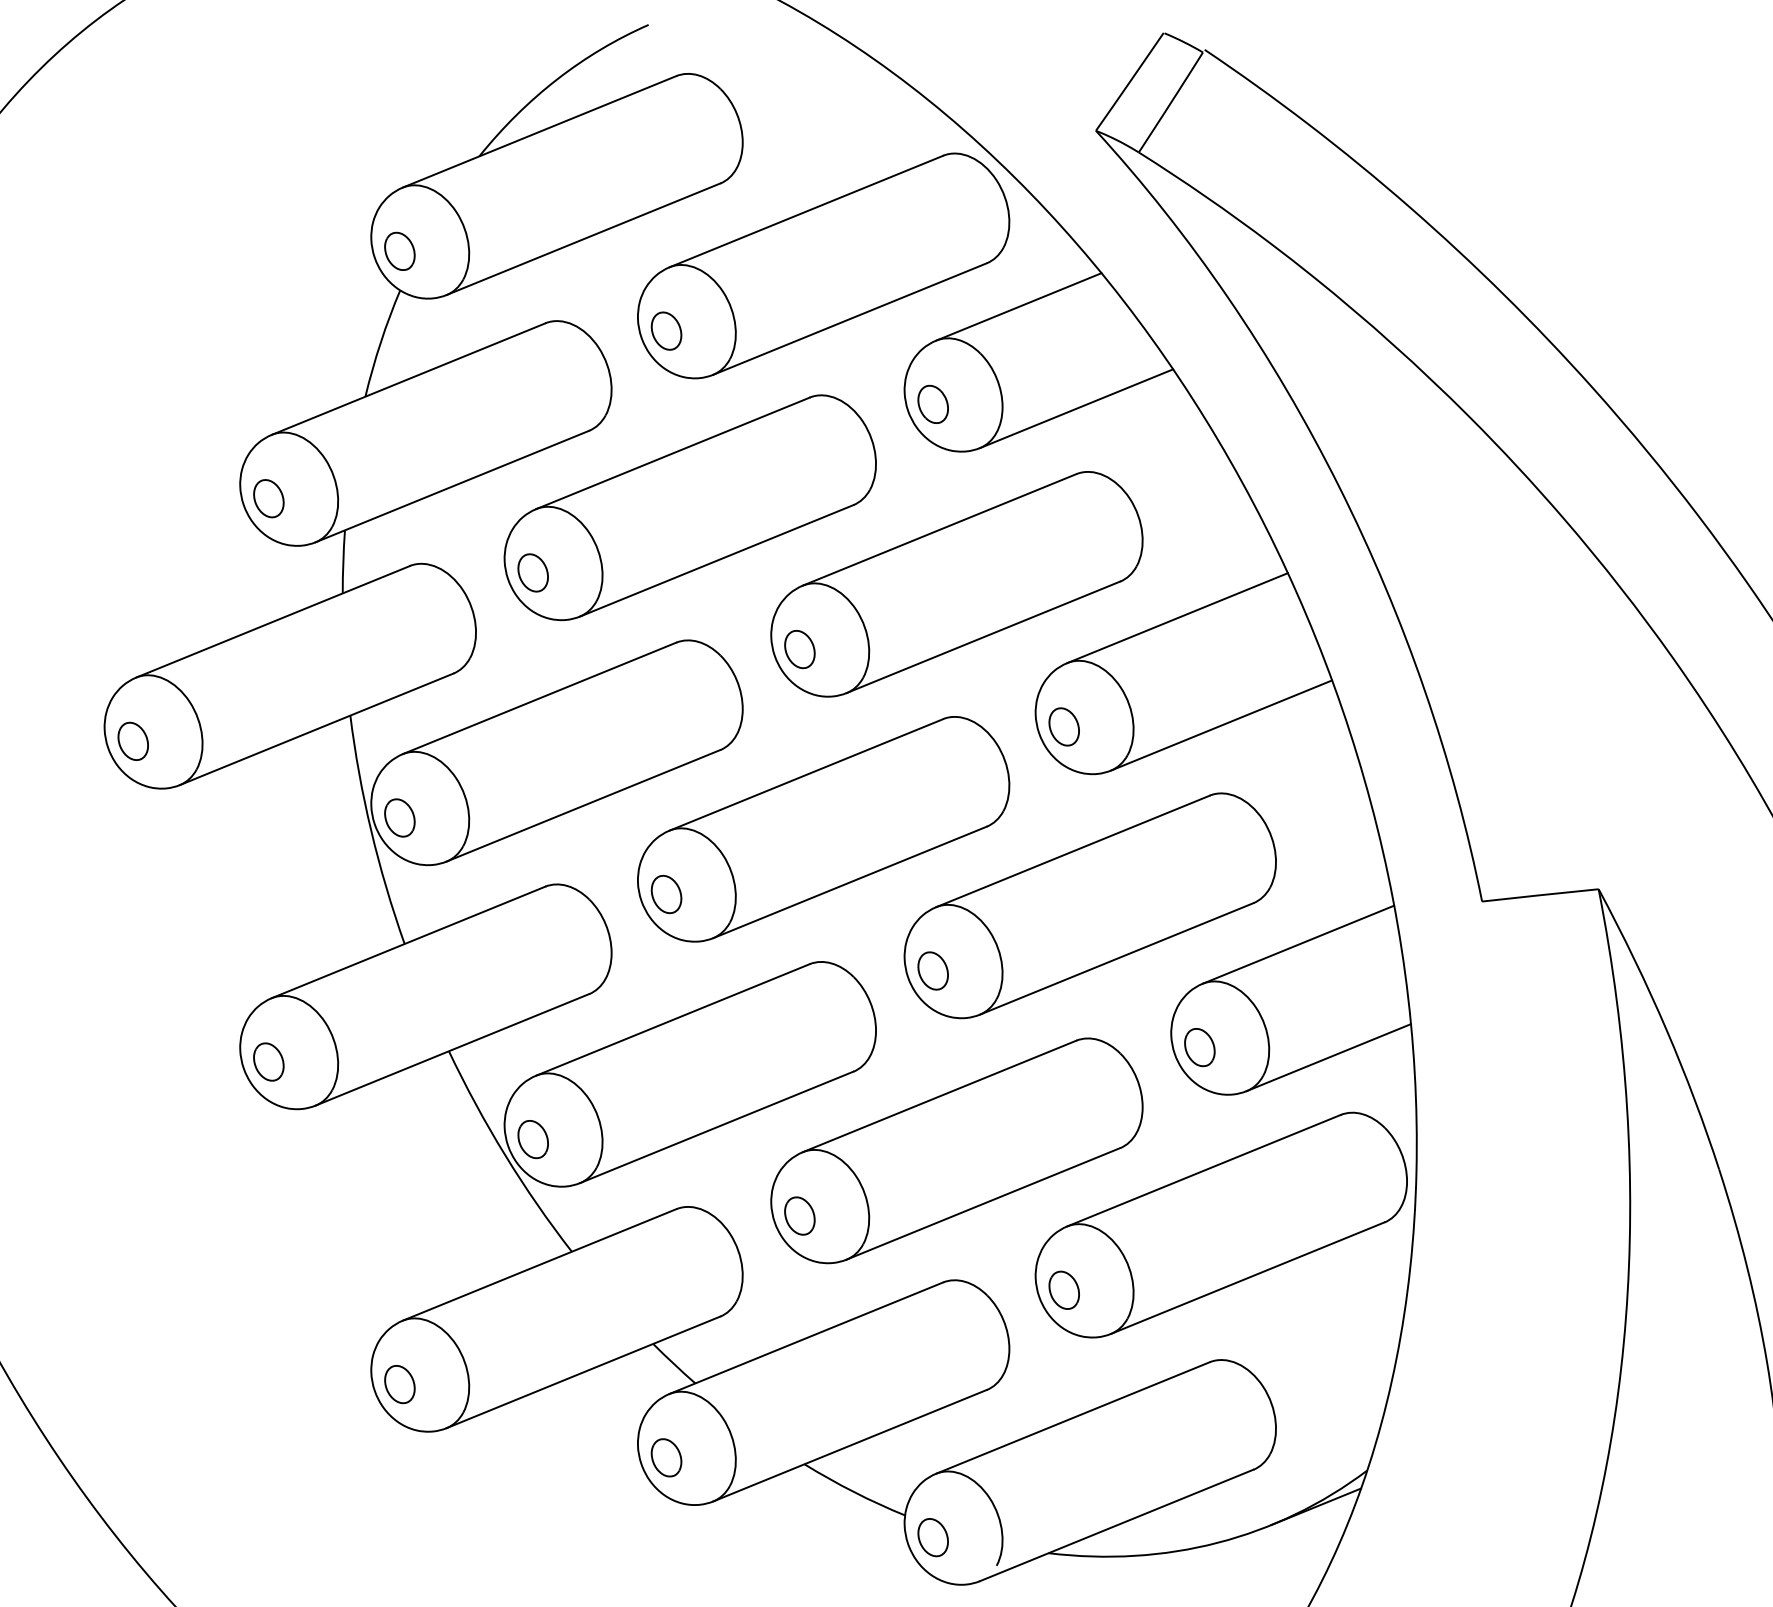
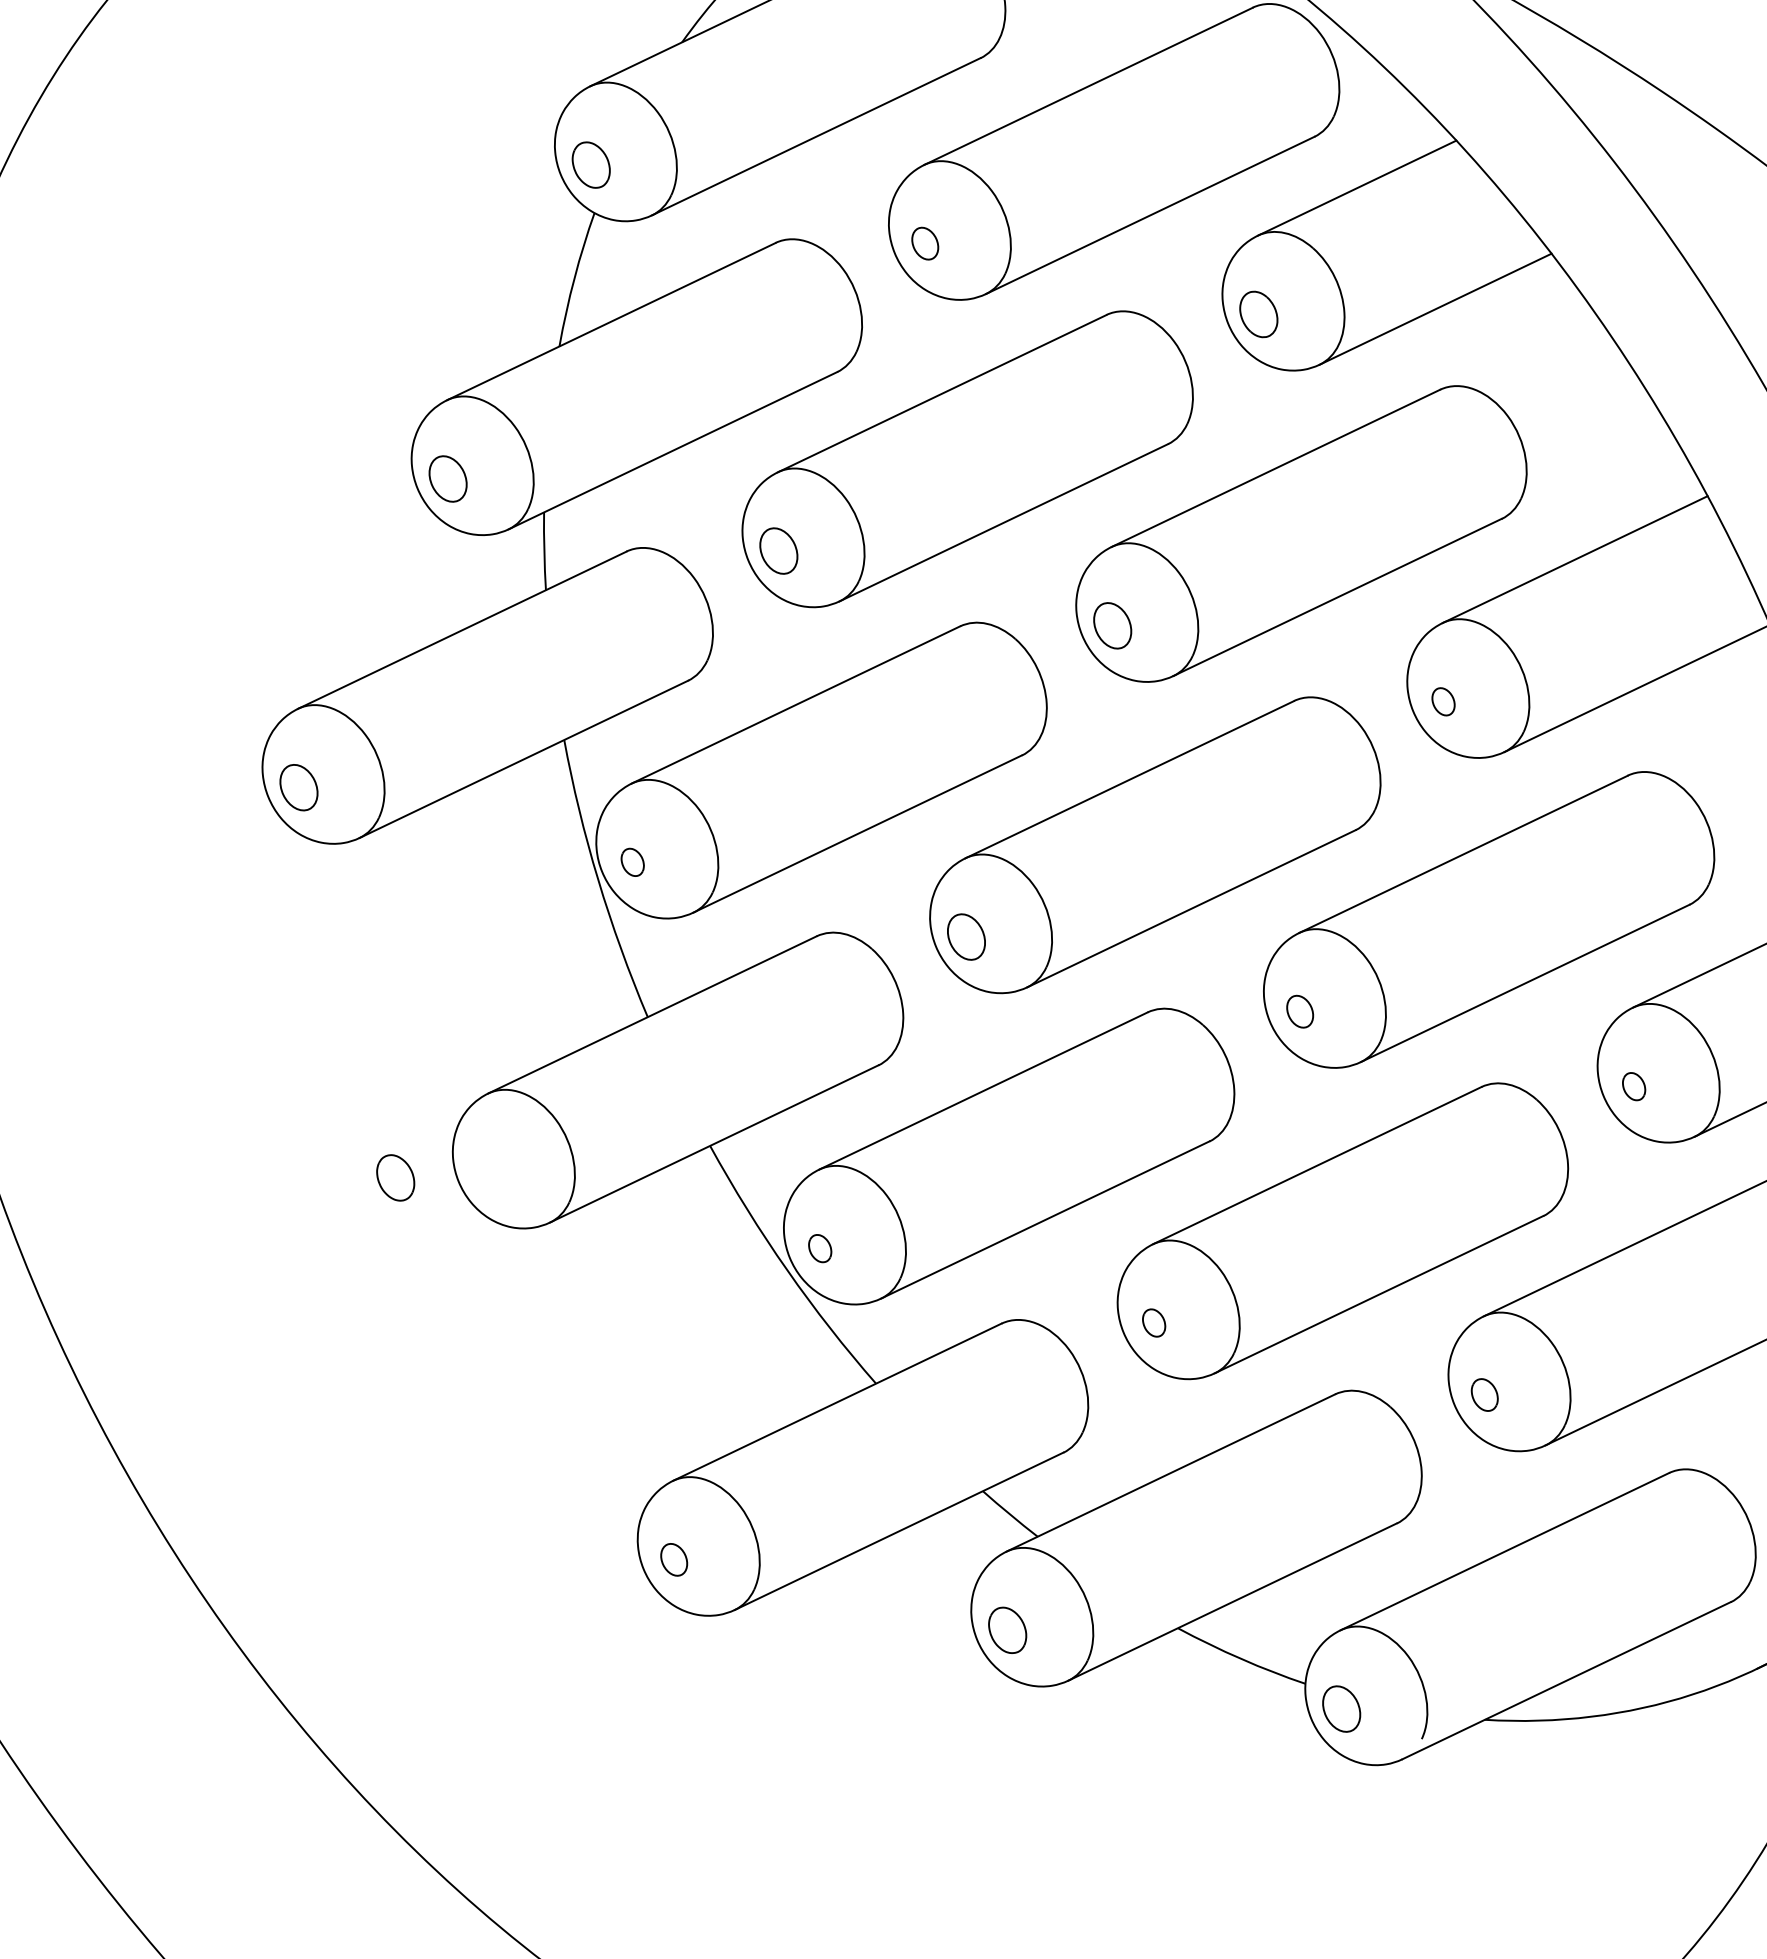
part: (666, 330) -> (925, 242), size x0.7
part: (1063, 726) -> (1442, 701), size x0.6
part: (399, 817) -> (632, 861), size x0.6
part: (932, 970) -> (1299, 1011), size x0.7
part: (1199, 1047) -> (1633, 1086), size x0.6
part: (268, 1061) -> (395, 1177), moved
part: (532, 1139) -> (819, 1248), size x0.6
part: (799, 1215) -> (1153, 1322), size x0.6
part: (1063, 1289) -> (1483, 1394), size x0.7
part: (399, 1384) -> (673, 1559), size x0.7

